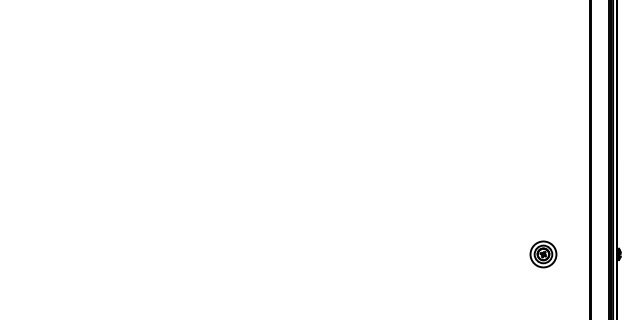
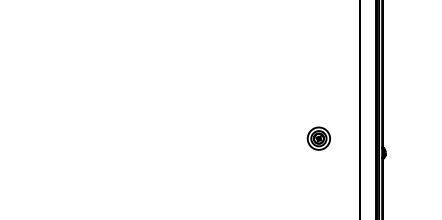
part: (543, 254) -> (318, 138), moved

